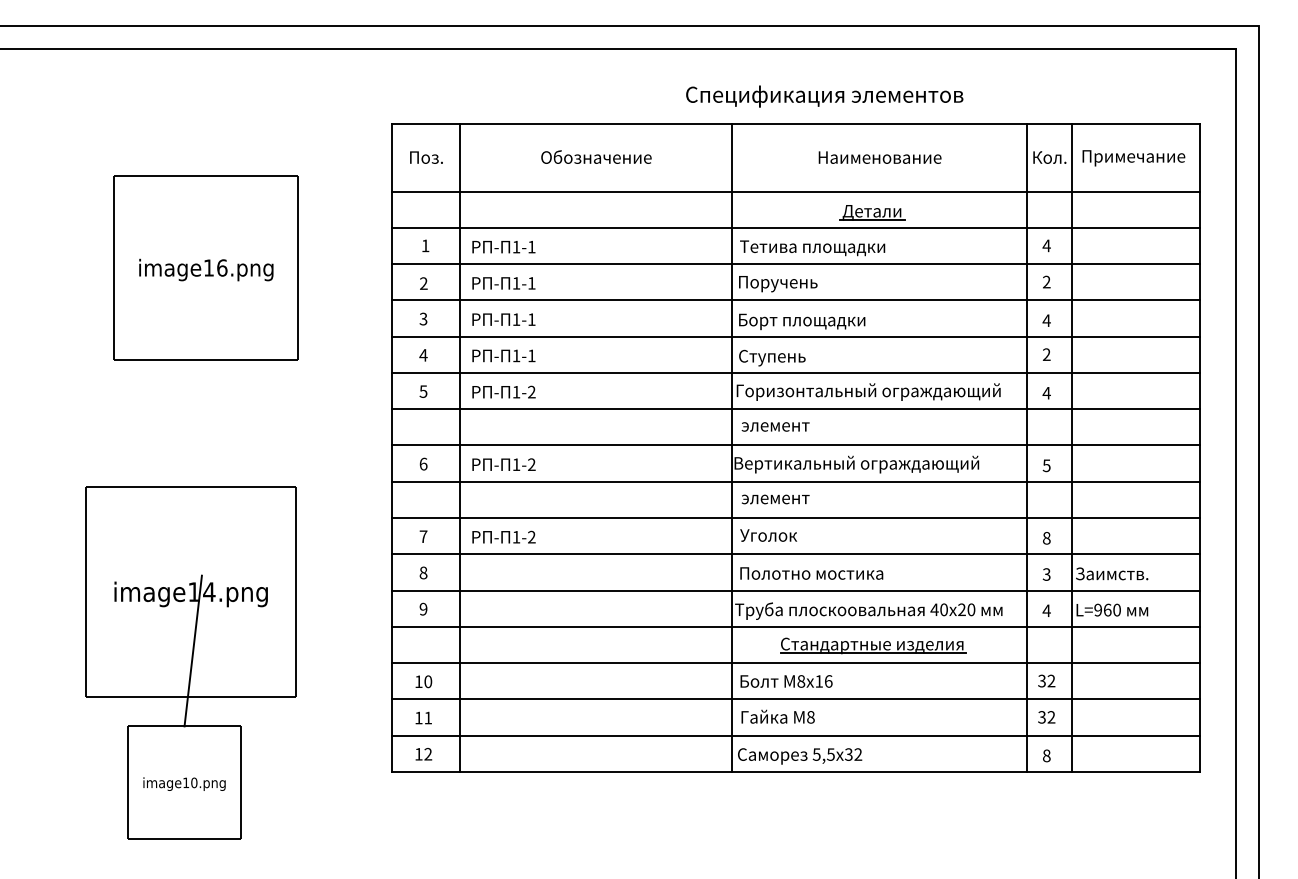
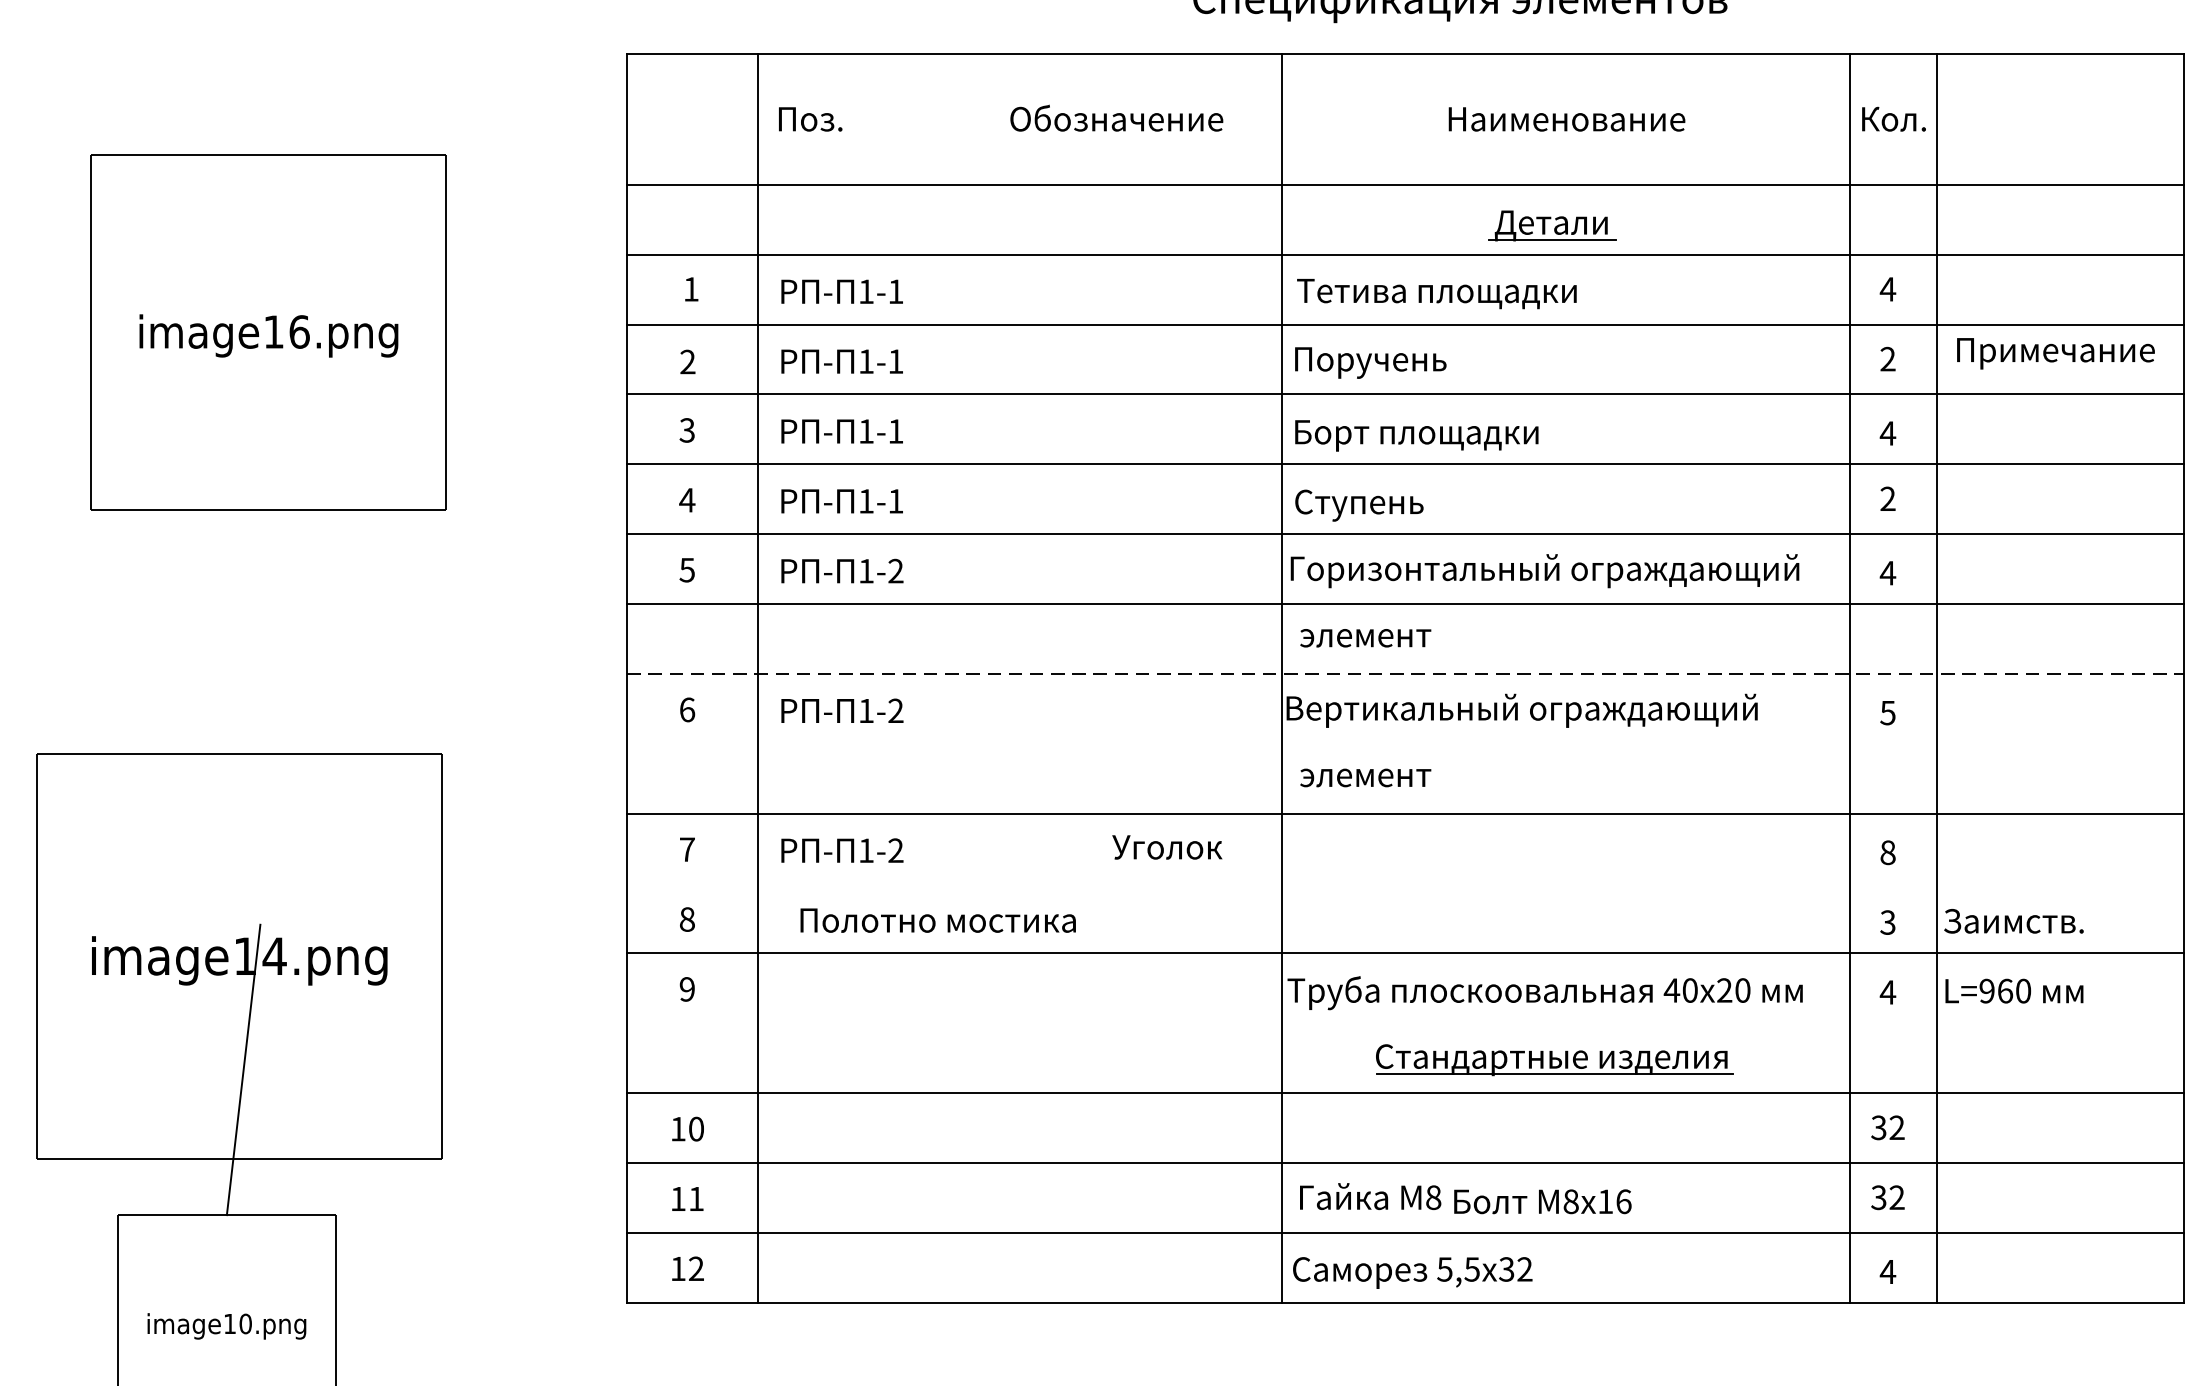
text: (596, 156) -> (1116, 117), moved
text: (426, 157) -> (810, 119), moved
text: (1133, 158) -> (2055, 354), moved
line: (796, 445) -> (1405, 673), solid -> dashed
line: (796, 481) -> (1405, 743), removed
text: (768, 535) -> (1166, 847), moved
line: (796, 554) -> (1405, 883), removed
text: (811, 573) -> (937, 920), moved
line: (796, 626) -> (1405, 1022), removed
text: (786, 681) -> (1542, 1201), moved
text: (1046, 755) -> (1887, 1271), 8 -> 4

